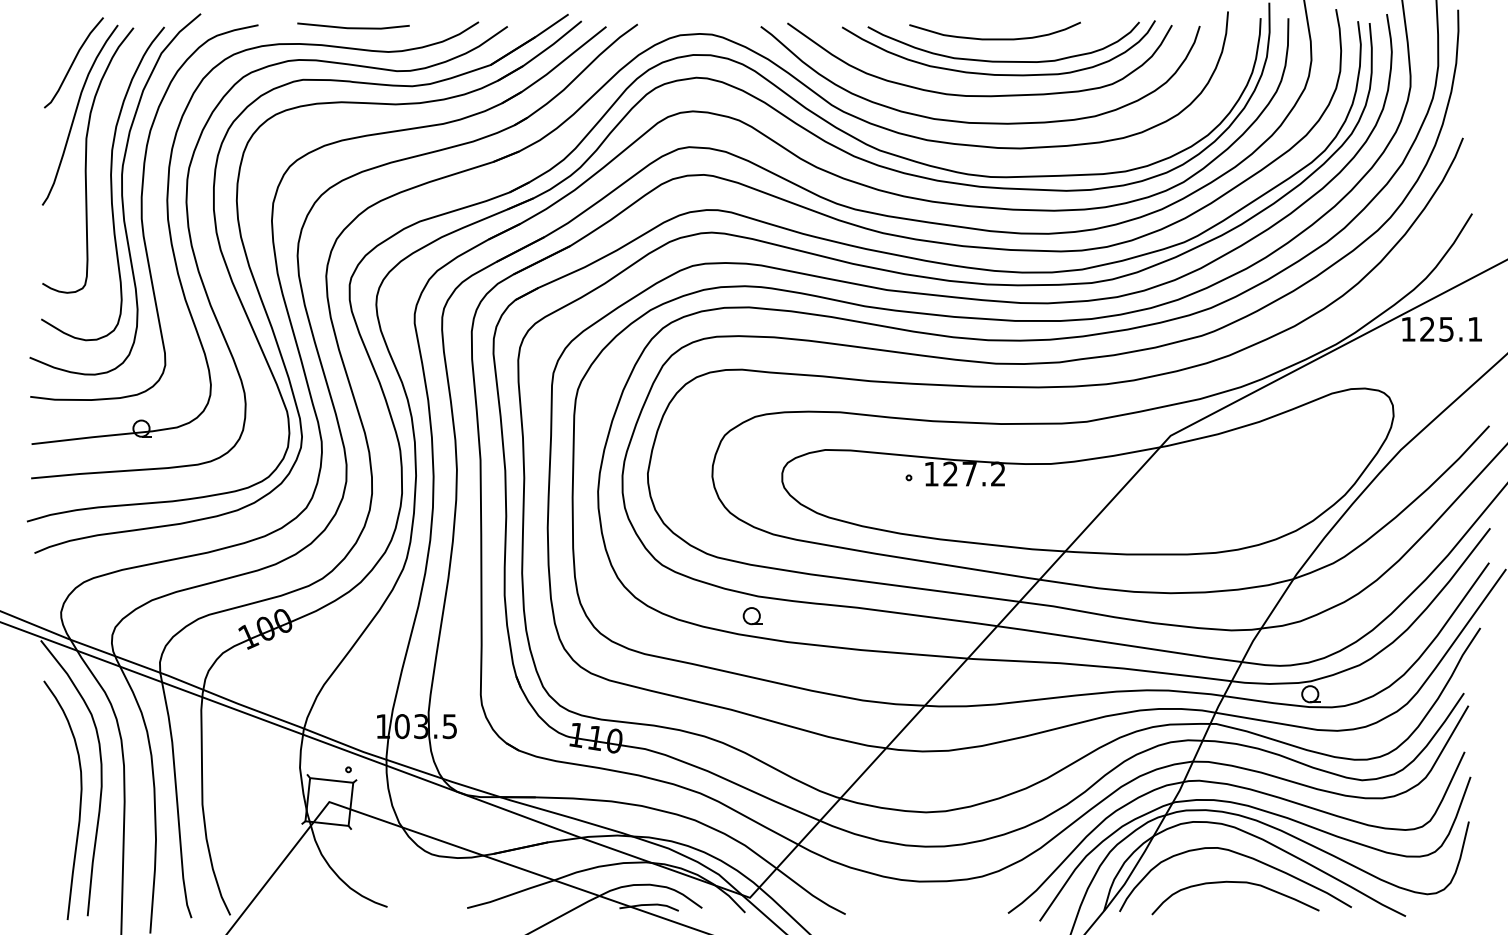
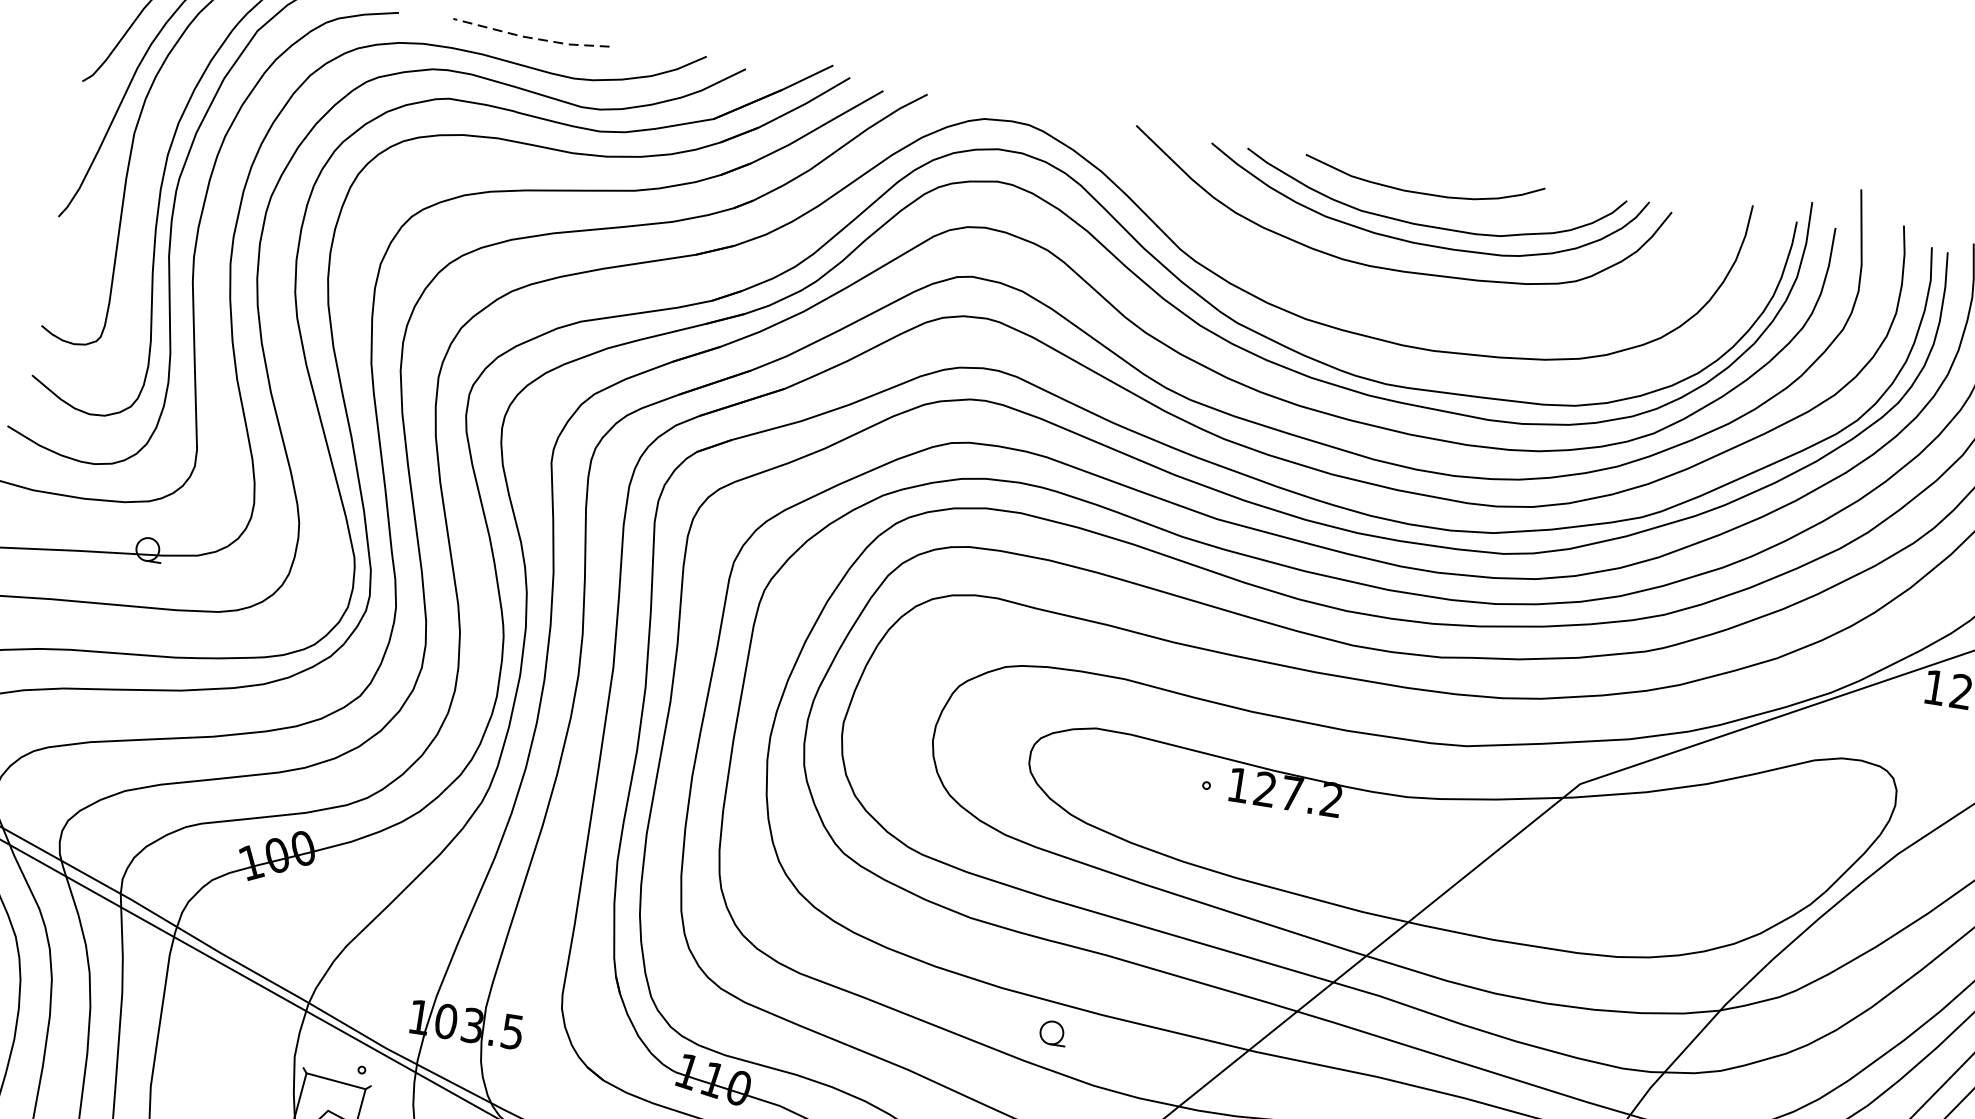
line: (353, 28) -> (530, 38), solid -> dashed
curve: (980, 122) -> (1383, 306), removed
part: (752, 616) -> (1052, 1033), moved

